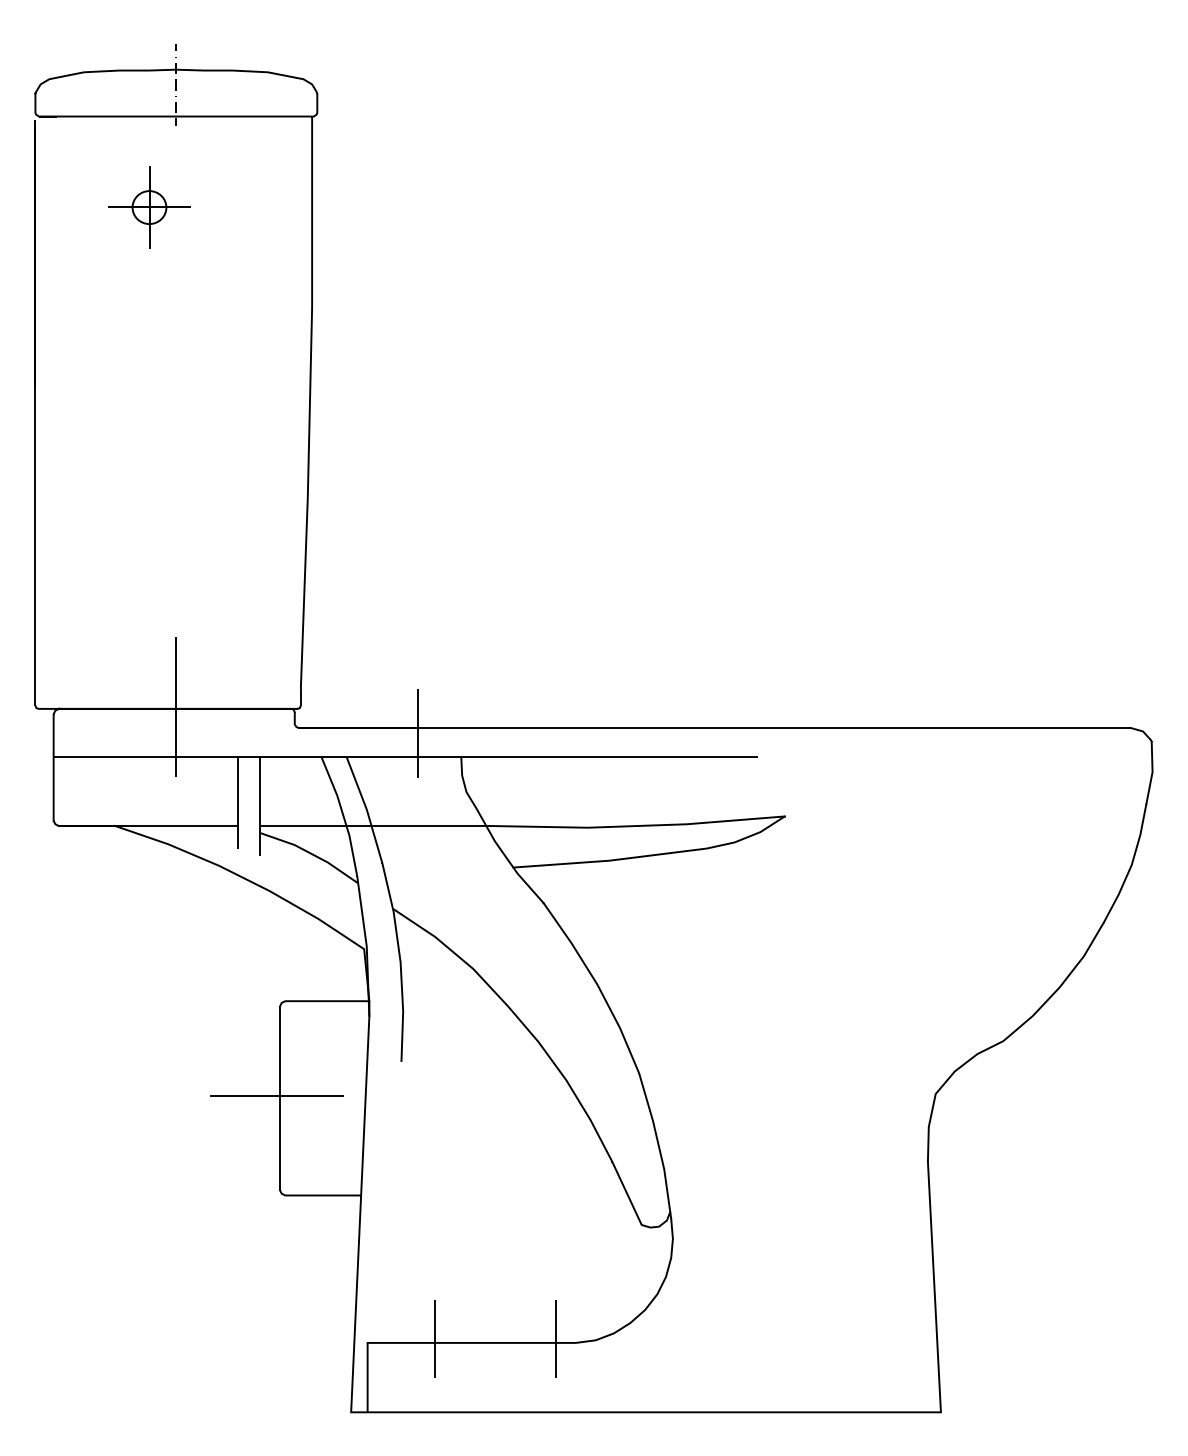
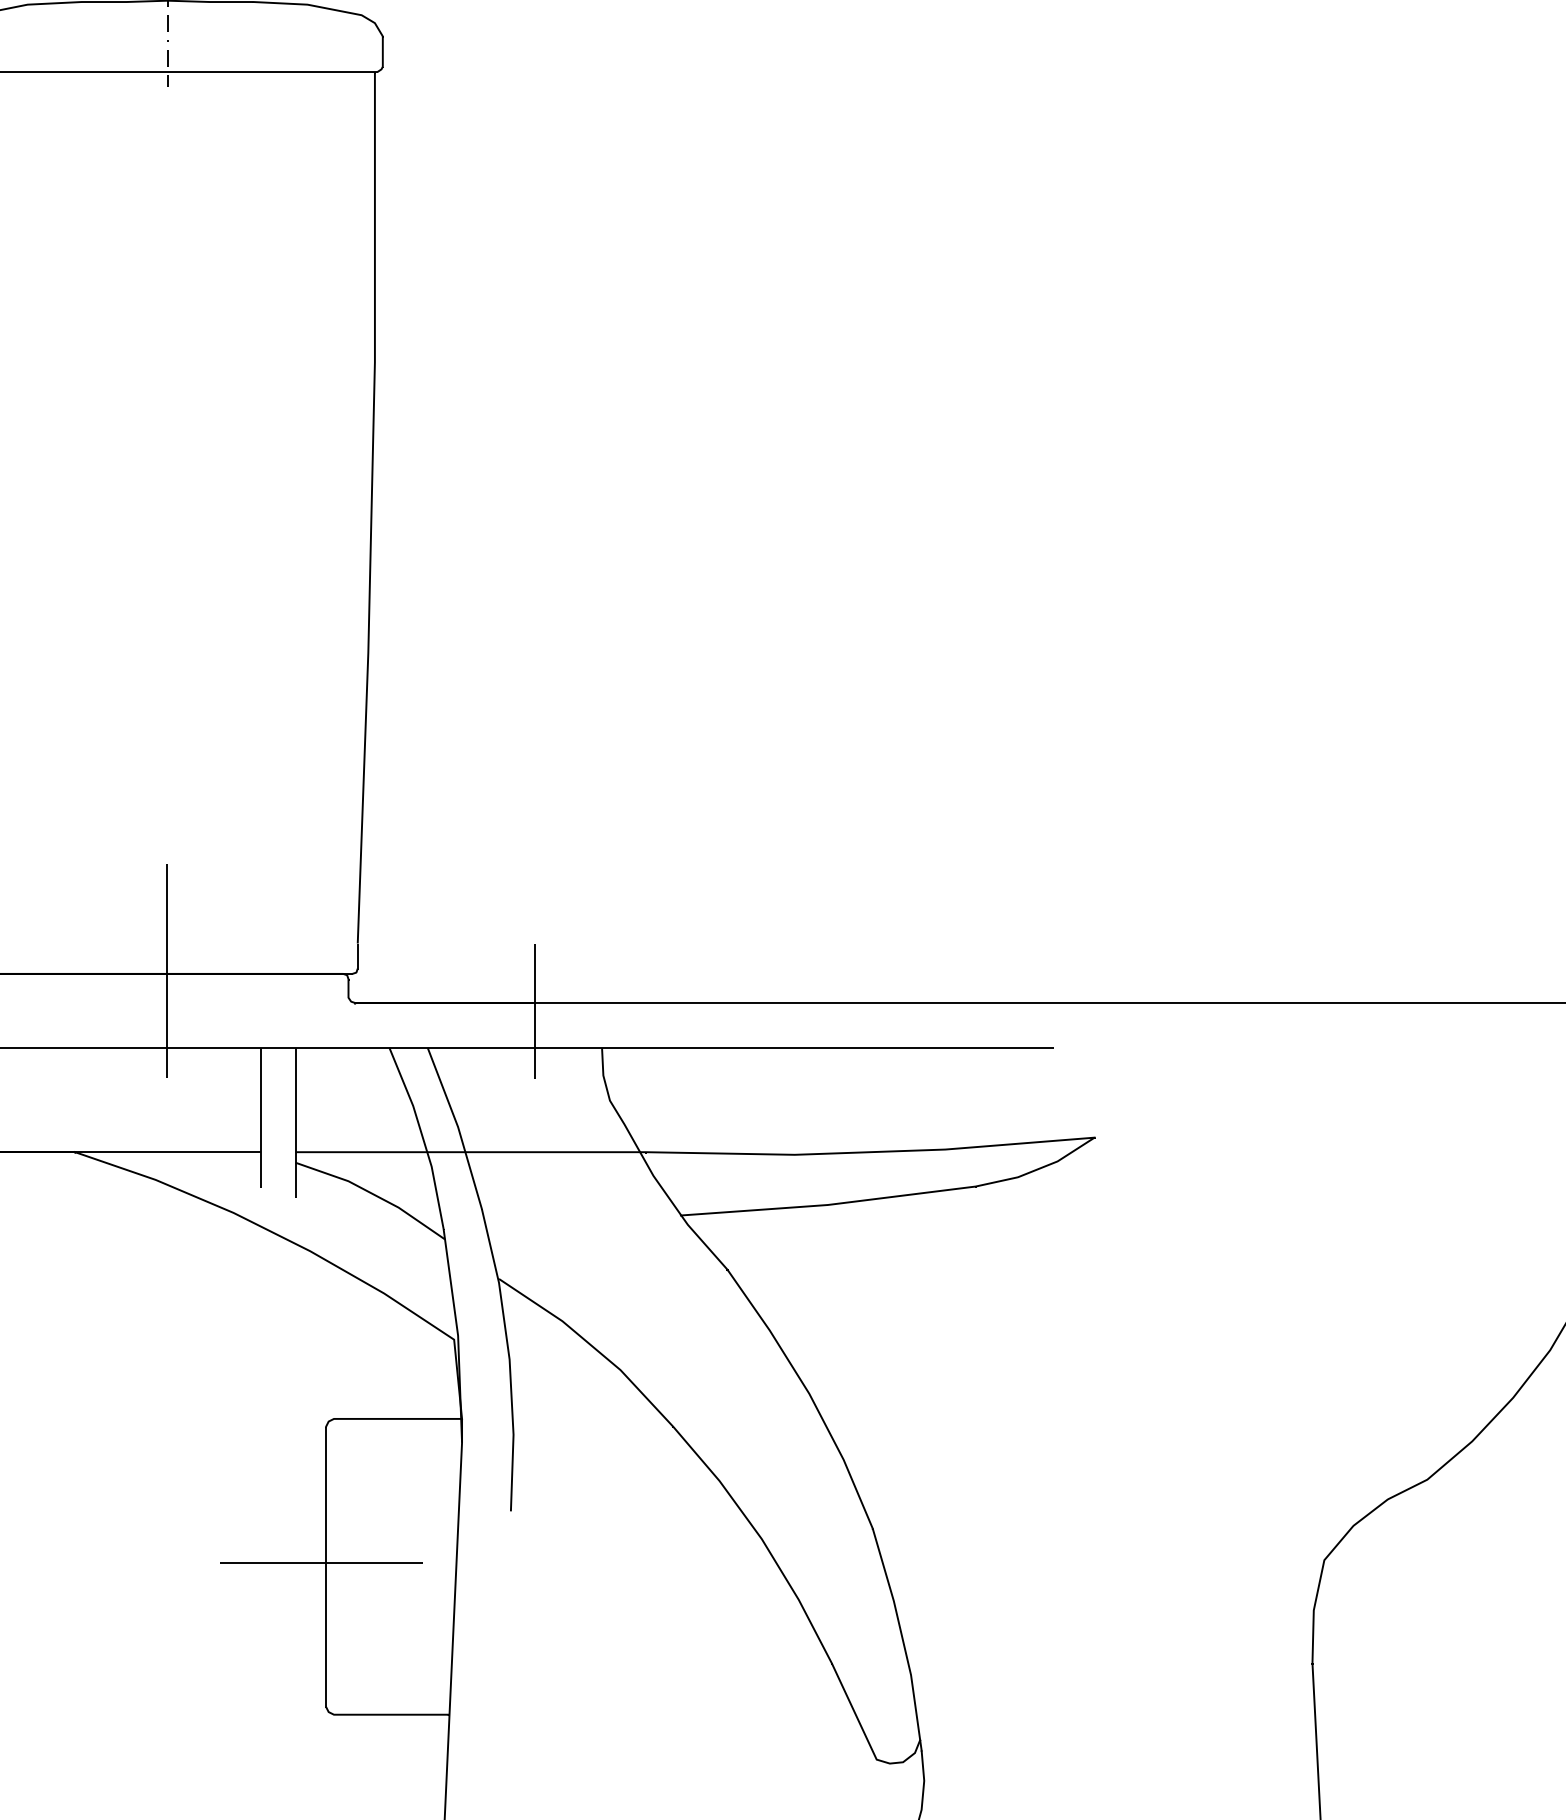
part: (149, 207) -> (127, 210), removed

